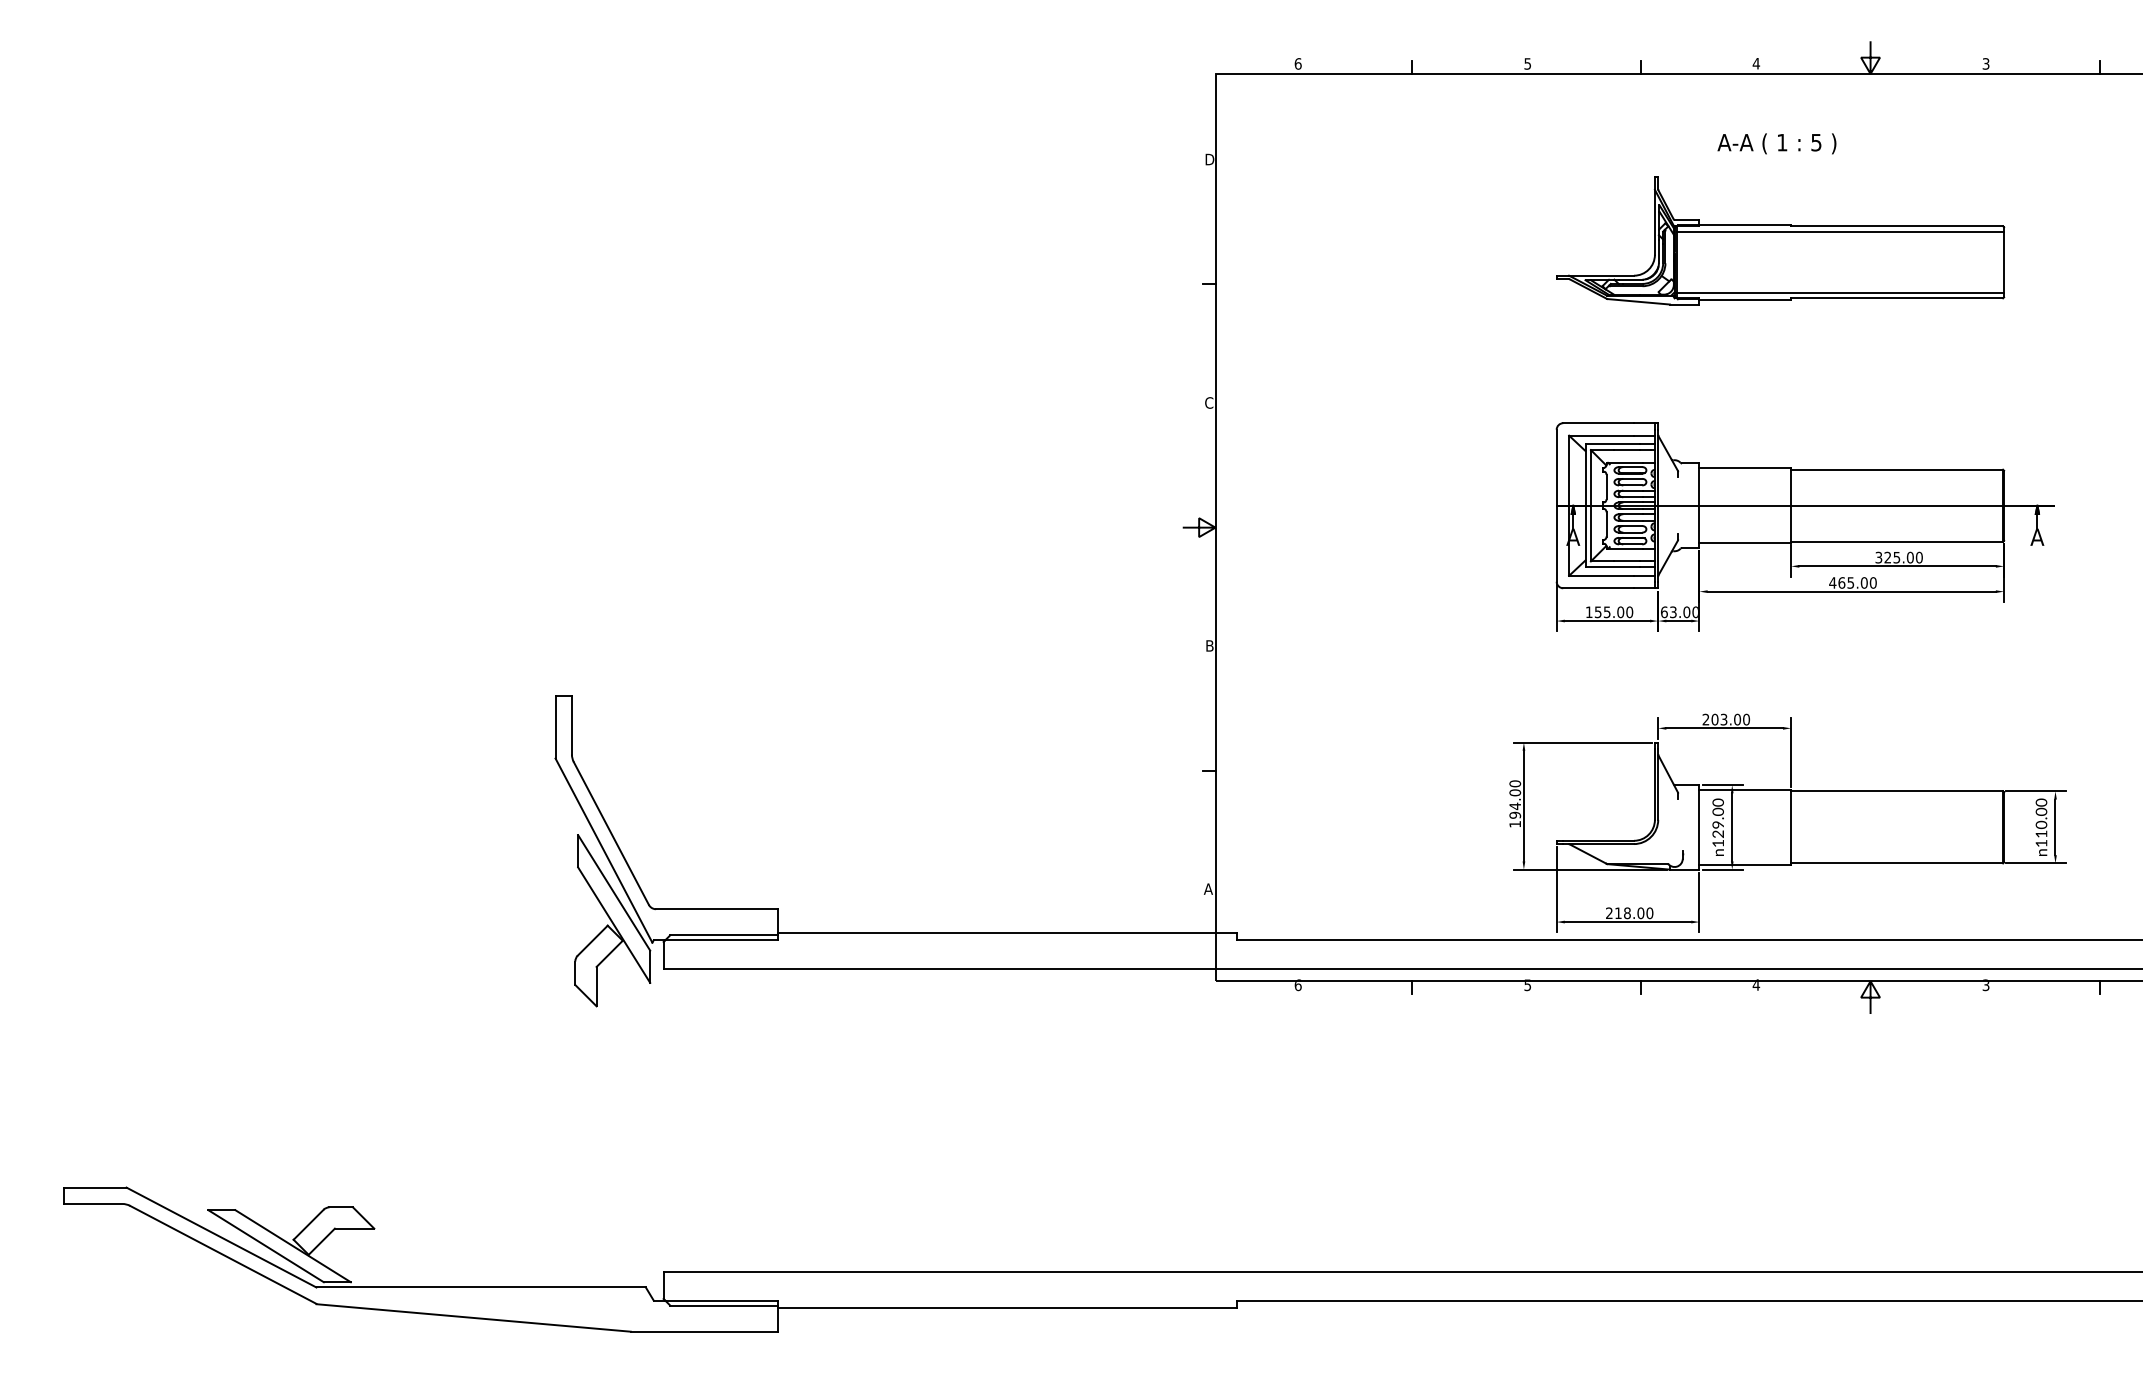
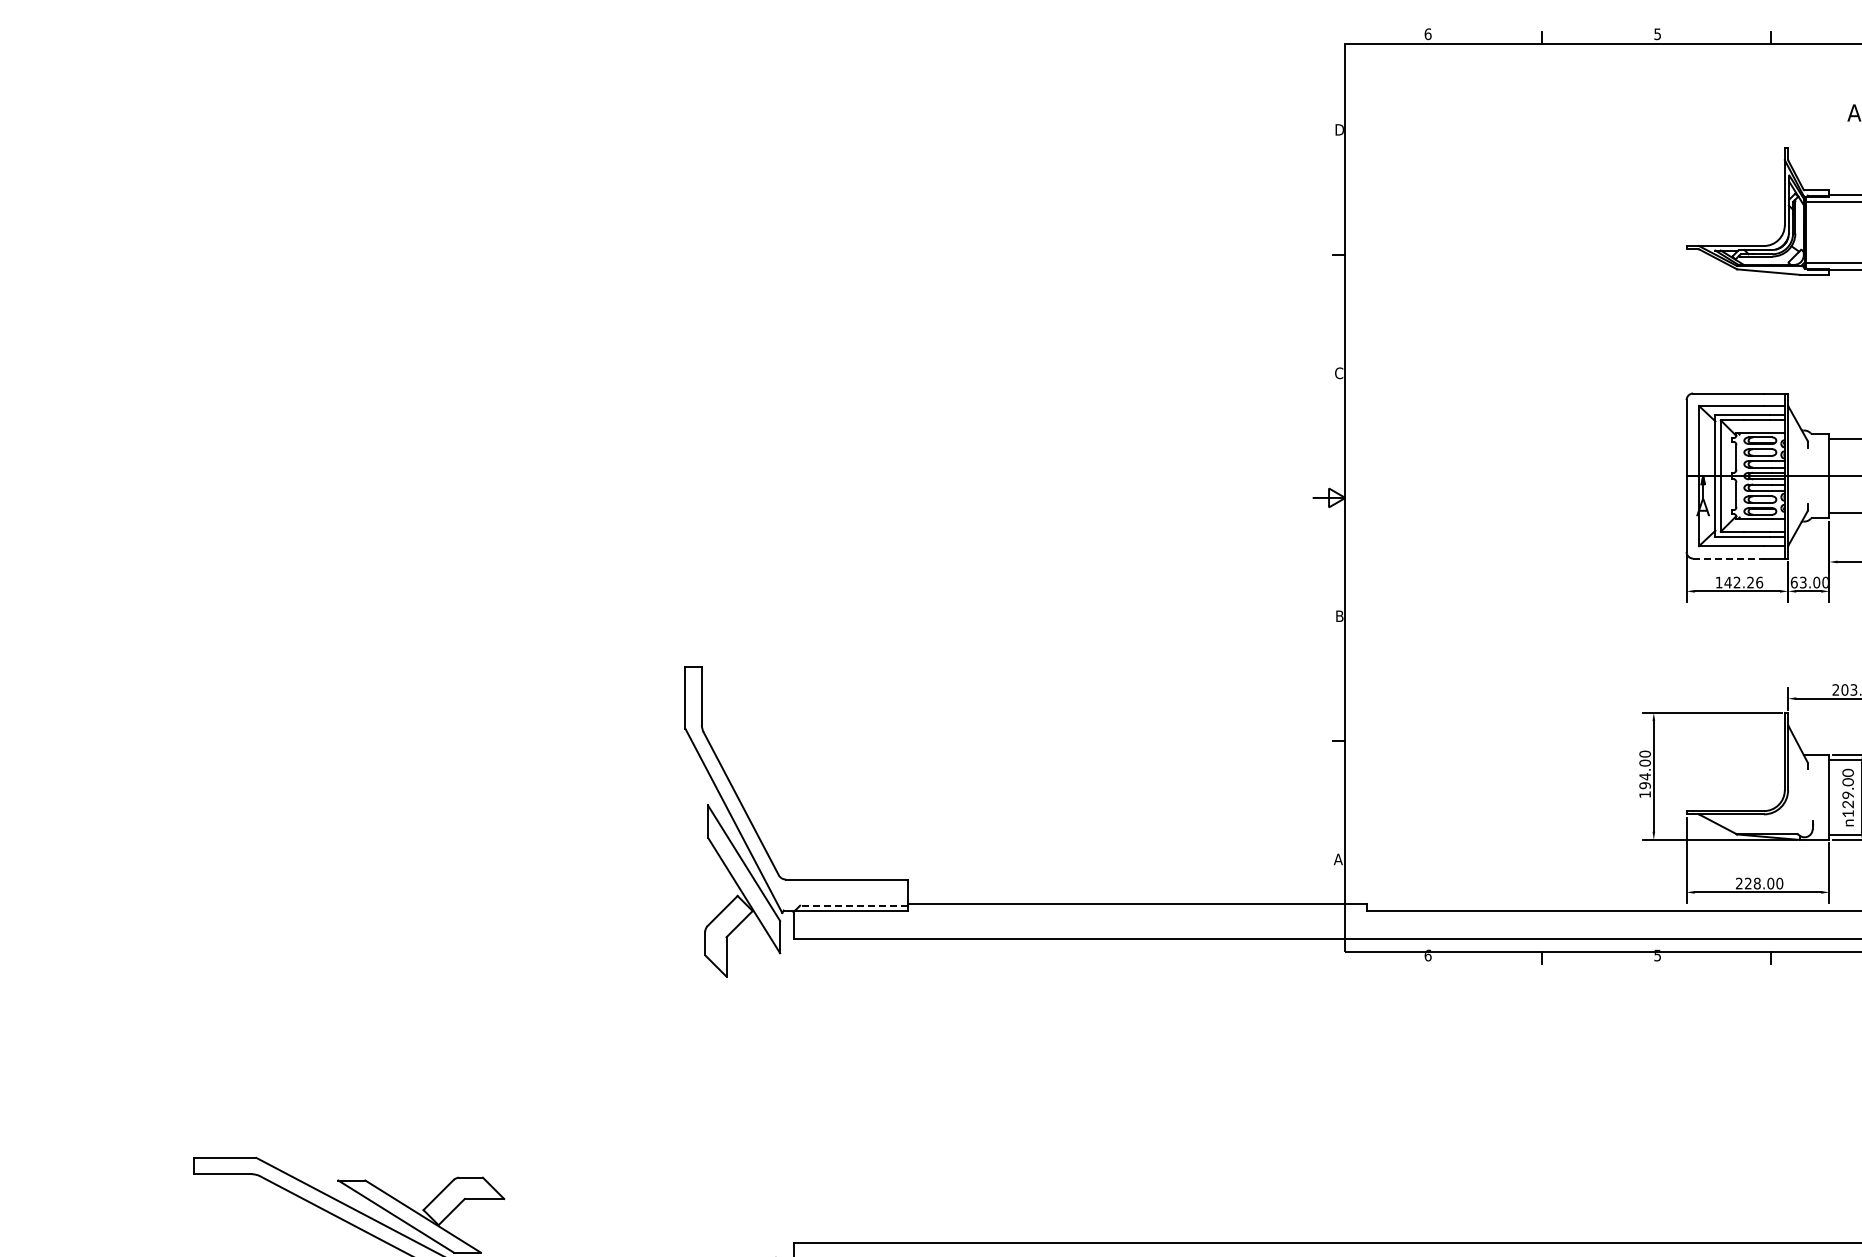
line: (1599, 588) -> (1729, 558), solid -> dashed
text: (1613, 612) -> (1743, 582), 155.00 -> 142.26
text: (1618, 912) -> (1748, 882), 218.00 -> 228.00
line: (723, 935) -> (853, 905), solid -> dashed

